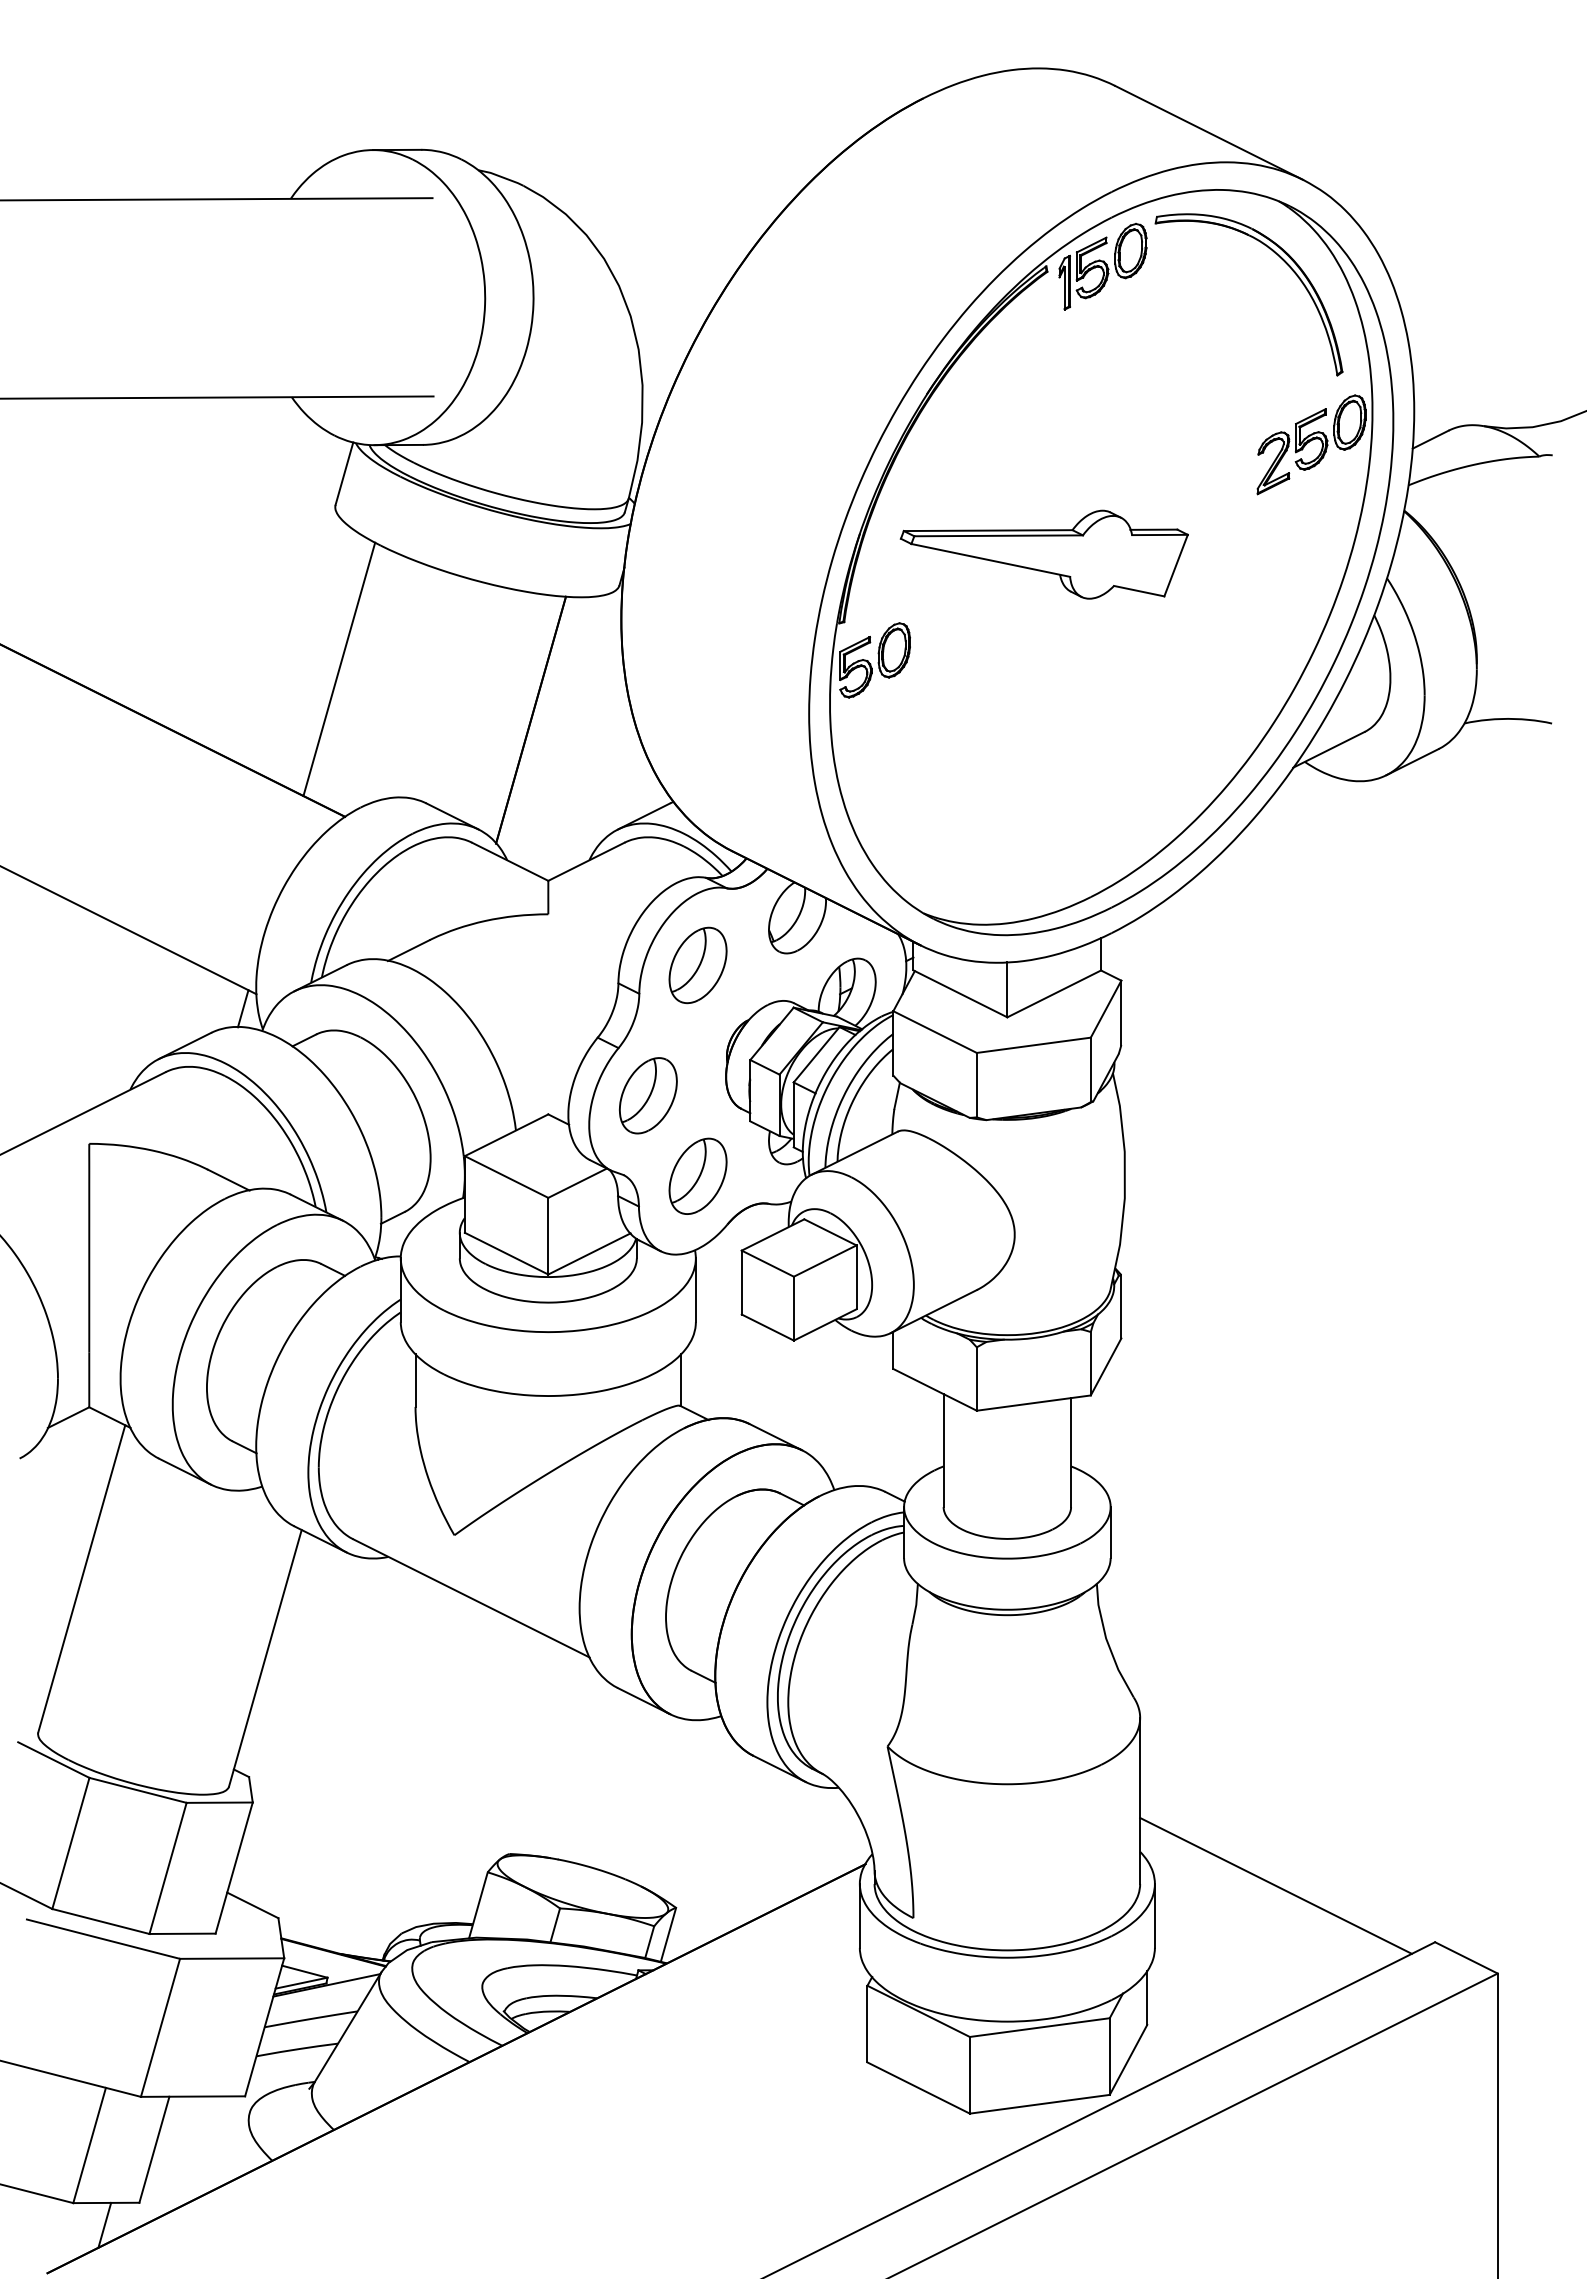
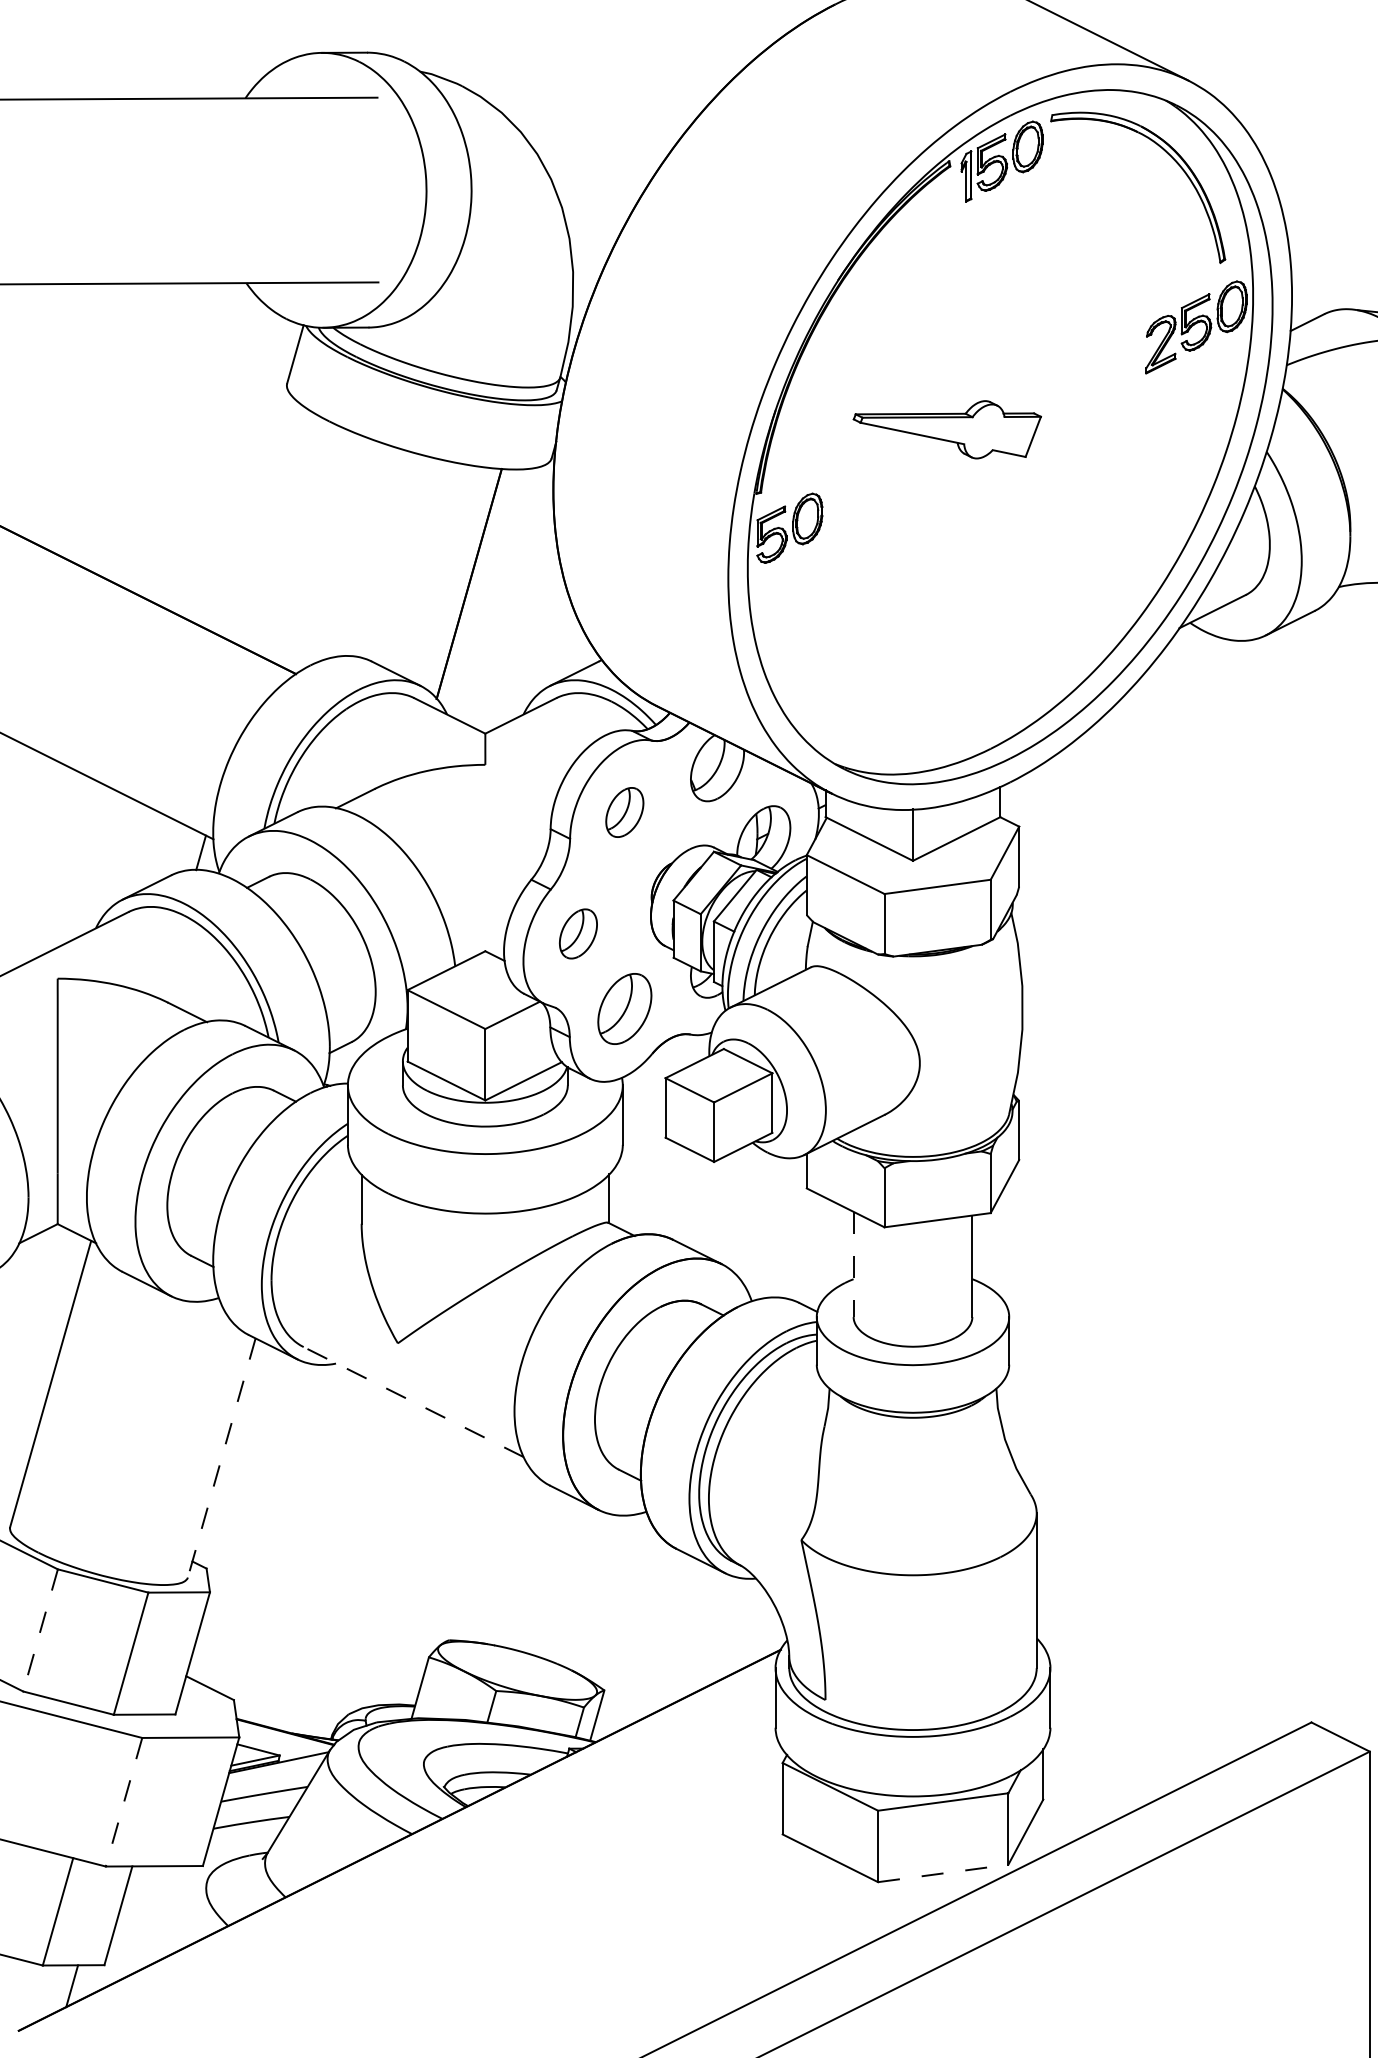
part: (1043, 554) -> (946, 429), size x0.7
line: (339, 669) -> (290, 536), removed
part: (697, 965) -> (624, 812), size x0.7
part: (647, 1095) -> (577, 933), size x0.7
line: (943, 1451) -> (853, 1265), solid -> dashed
line: (471, 1598) -> (413, 1402), solid -> dashed
line: (265, 1658) -> (221, 1458), solid -> dashed
line: (70, 1843) -> (40, 1630), solid -> dashed
line: (1275, 1885) -> (1162, 1669), removed
line: (160, 2027) -> (124, 1801), solid -> dashed
line: (1039, 2104) -> (942, 1873), solid -> dashed

